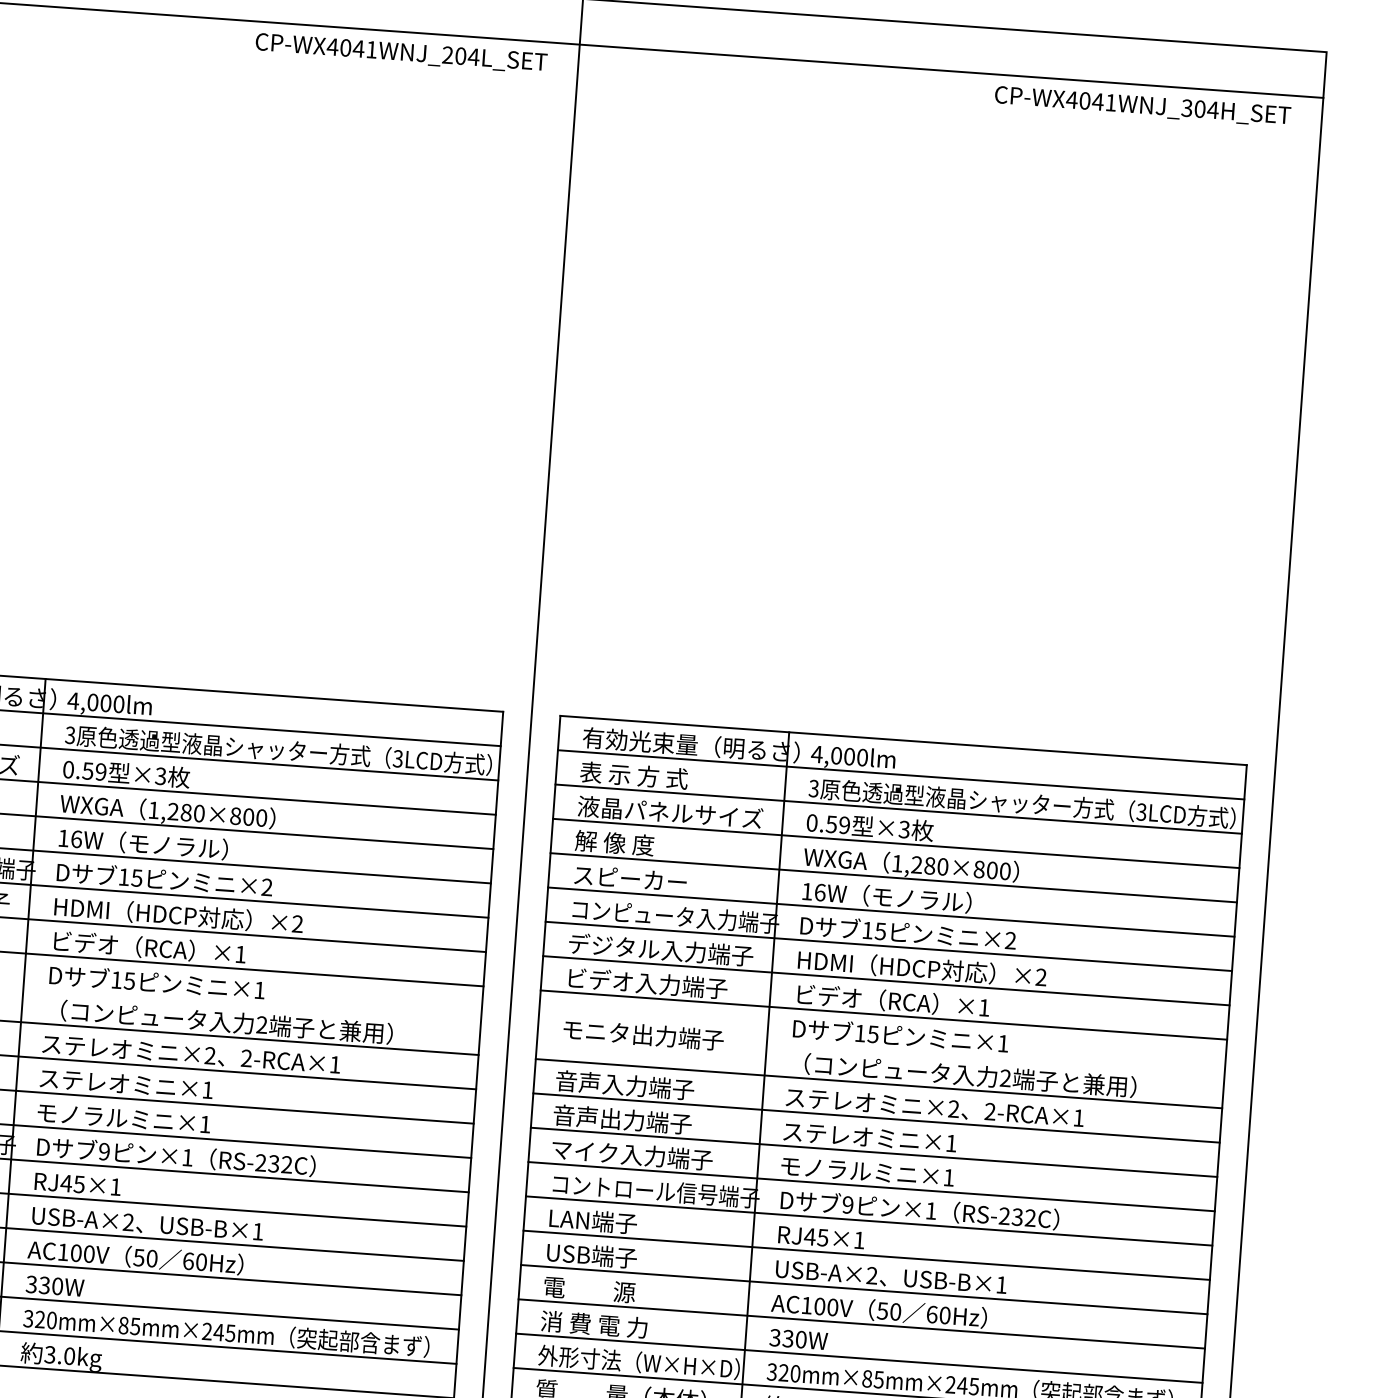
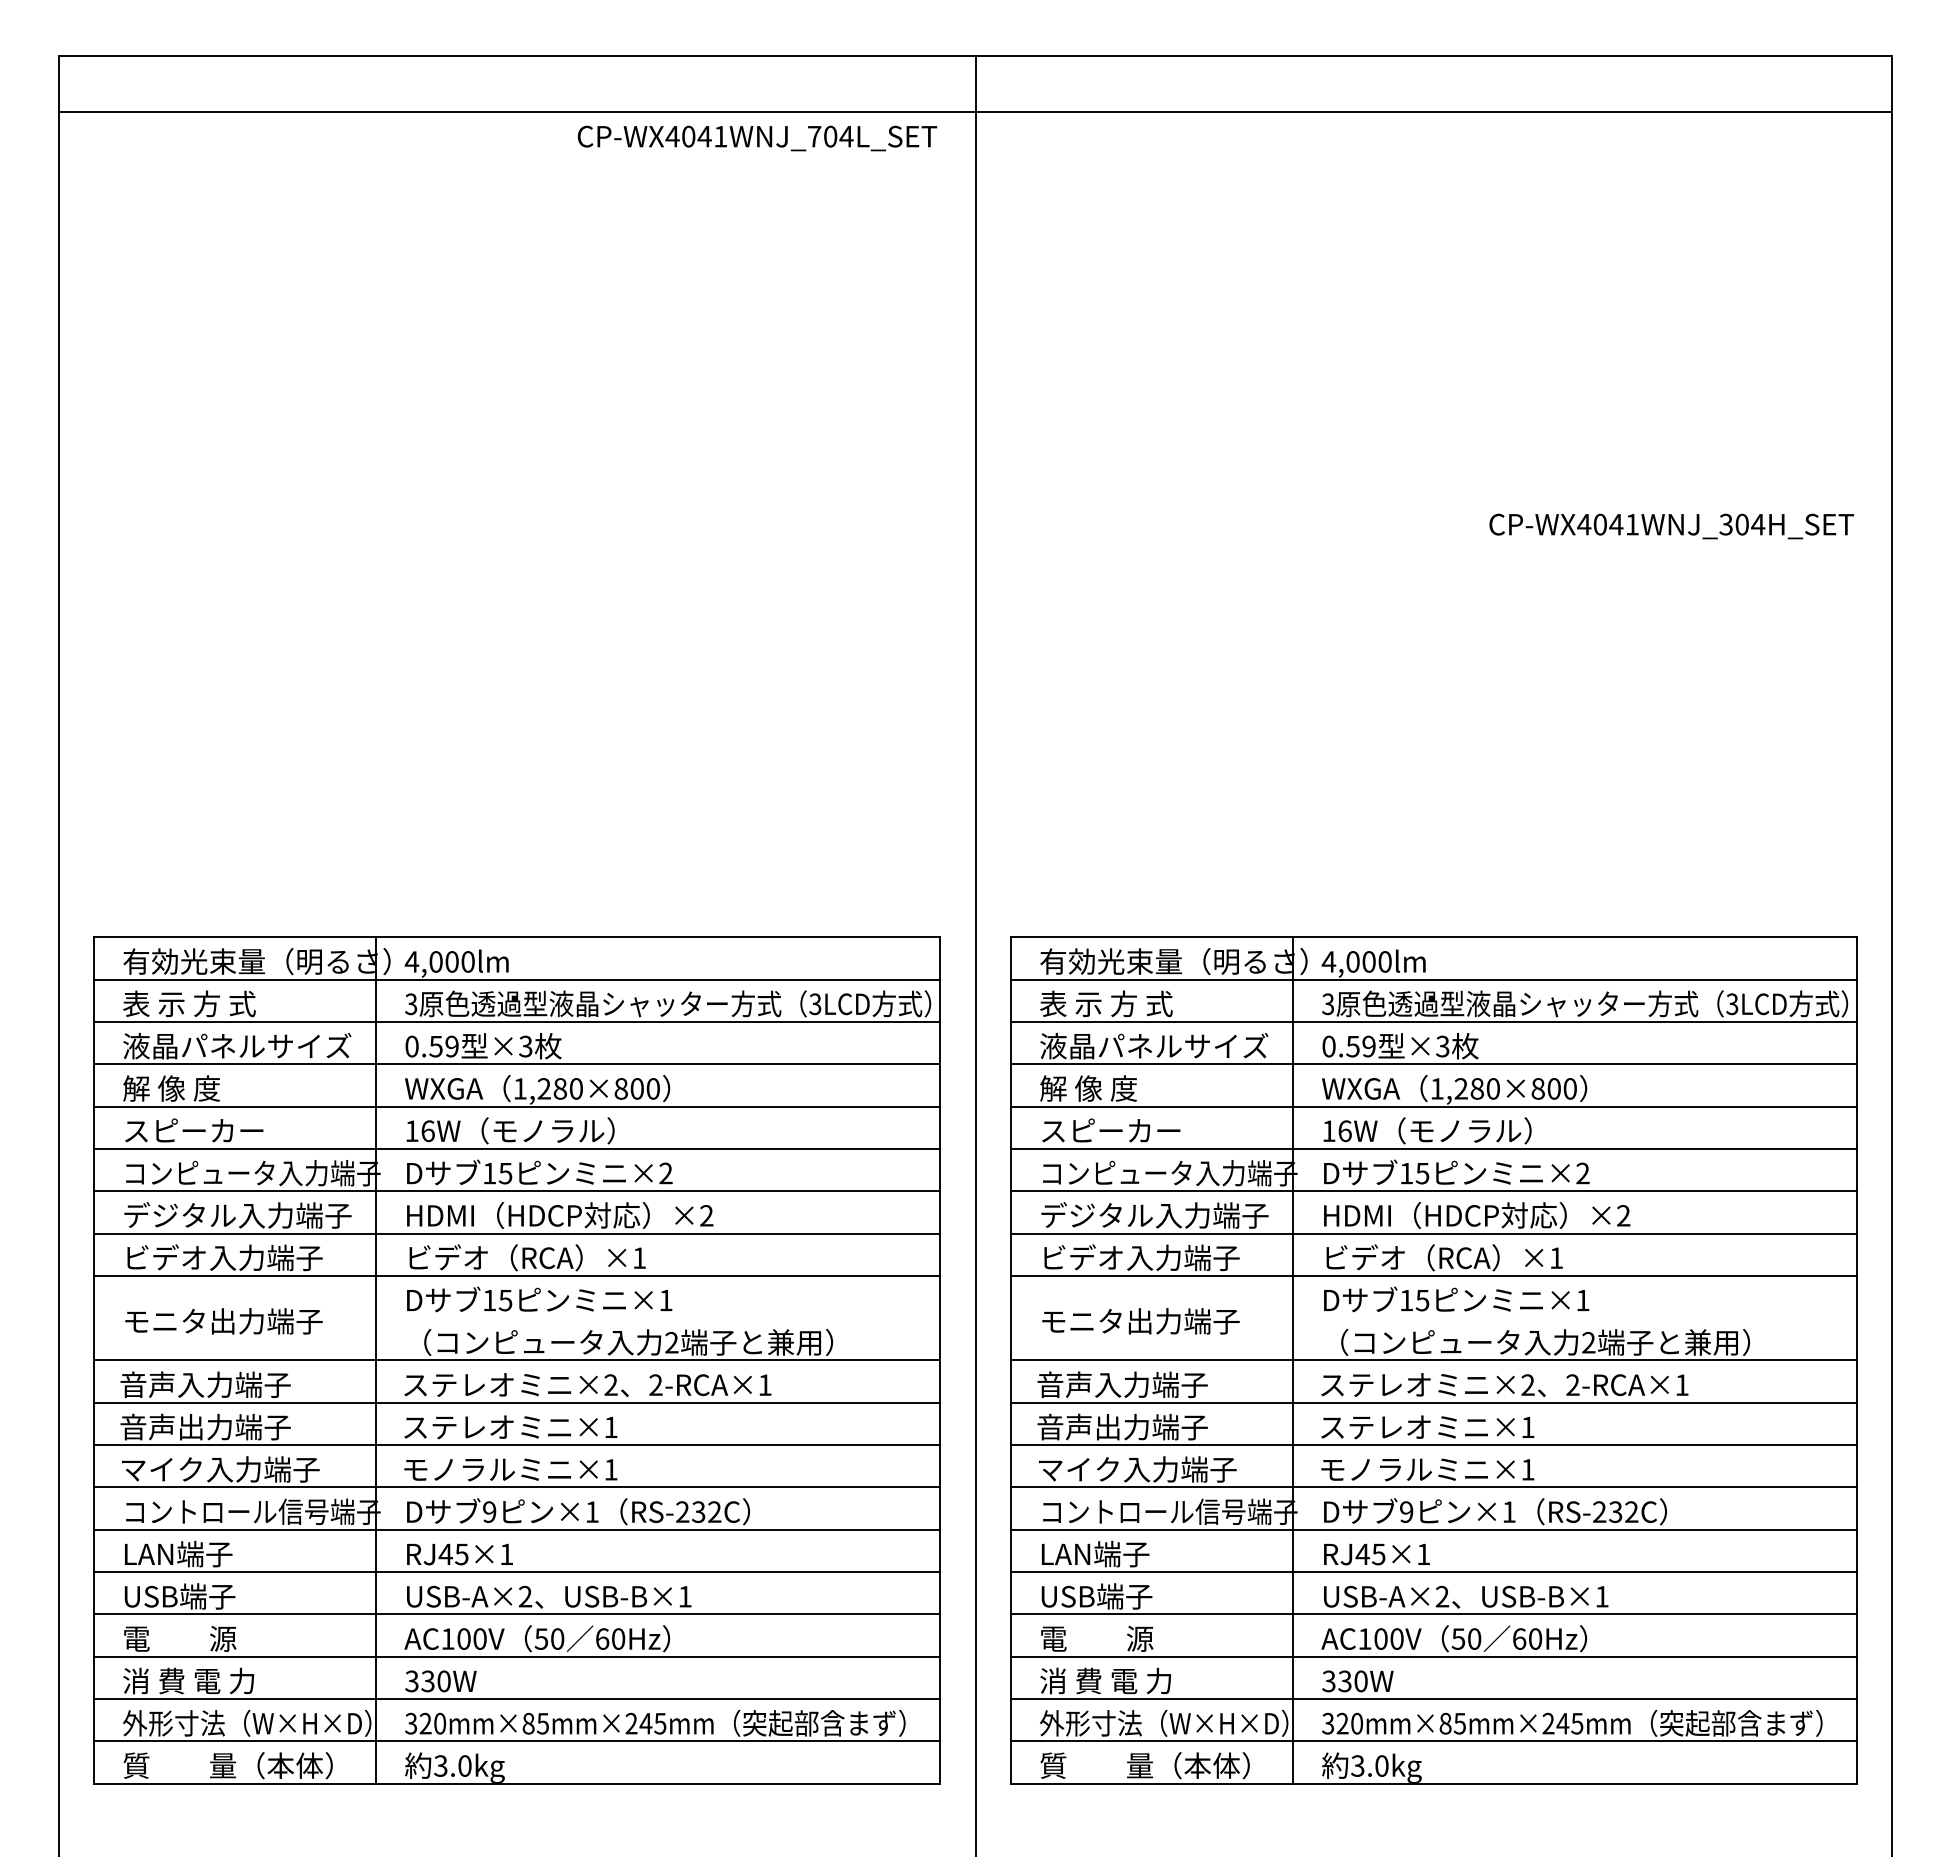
text: (447, 55) -> (814, 136), CP-WX4041WNJ_204L_SET -> CP-WX4041WNJ_704L_SET
text: (1142, 106) -> (1671, 526), moved

